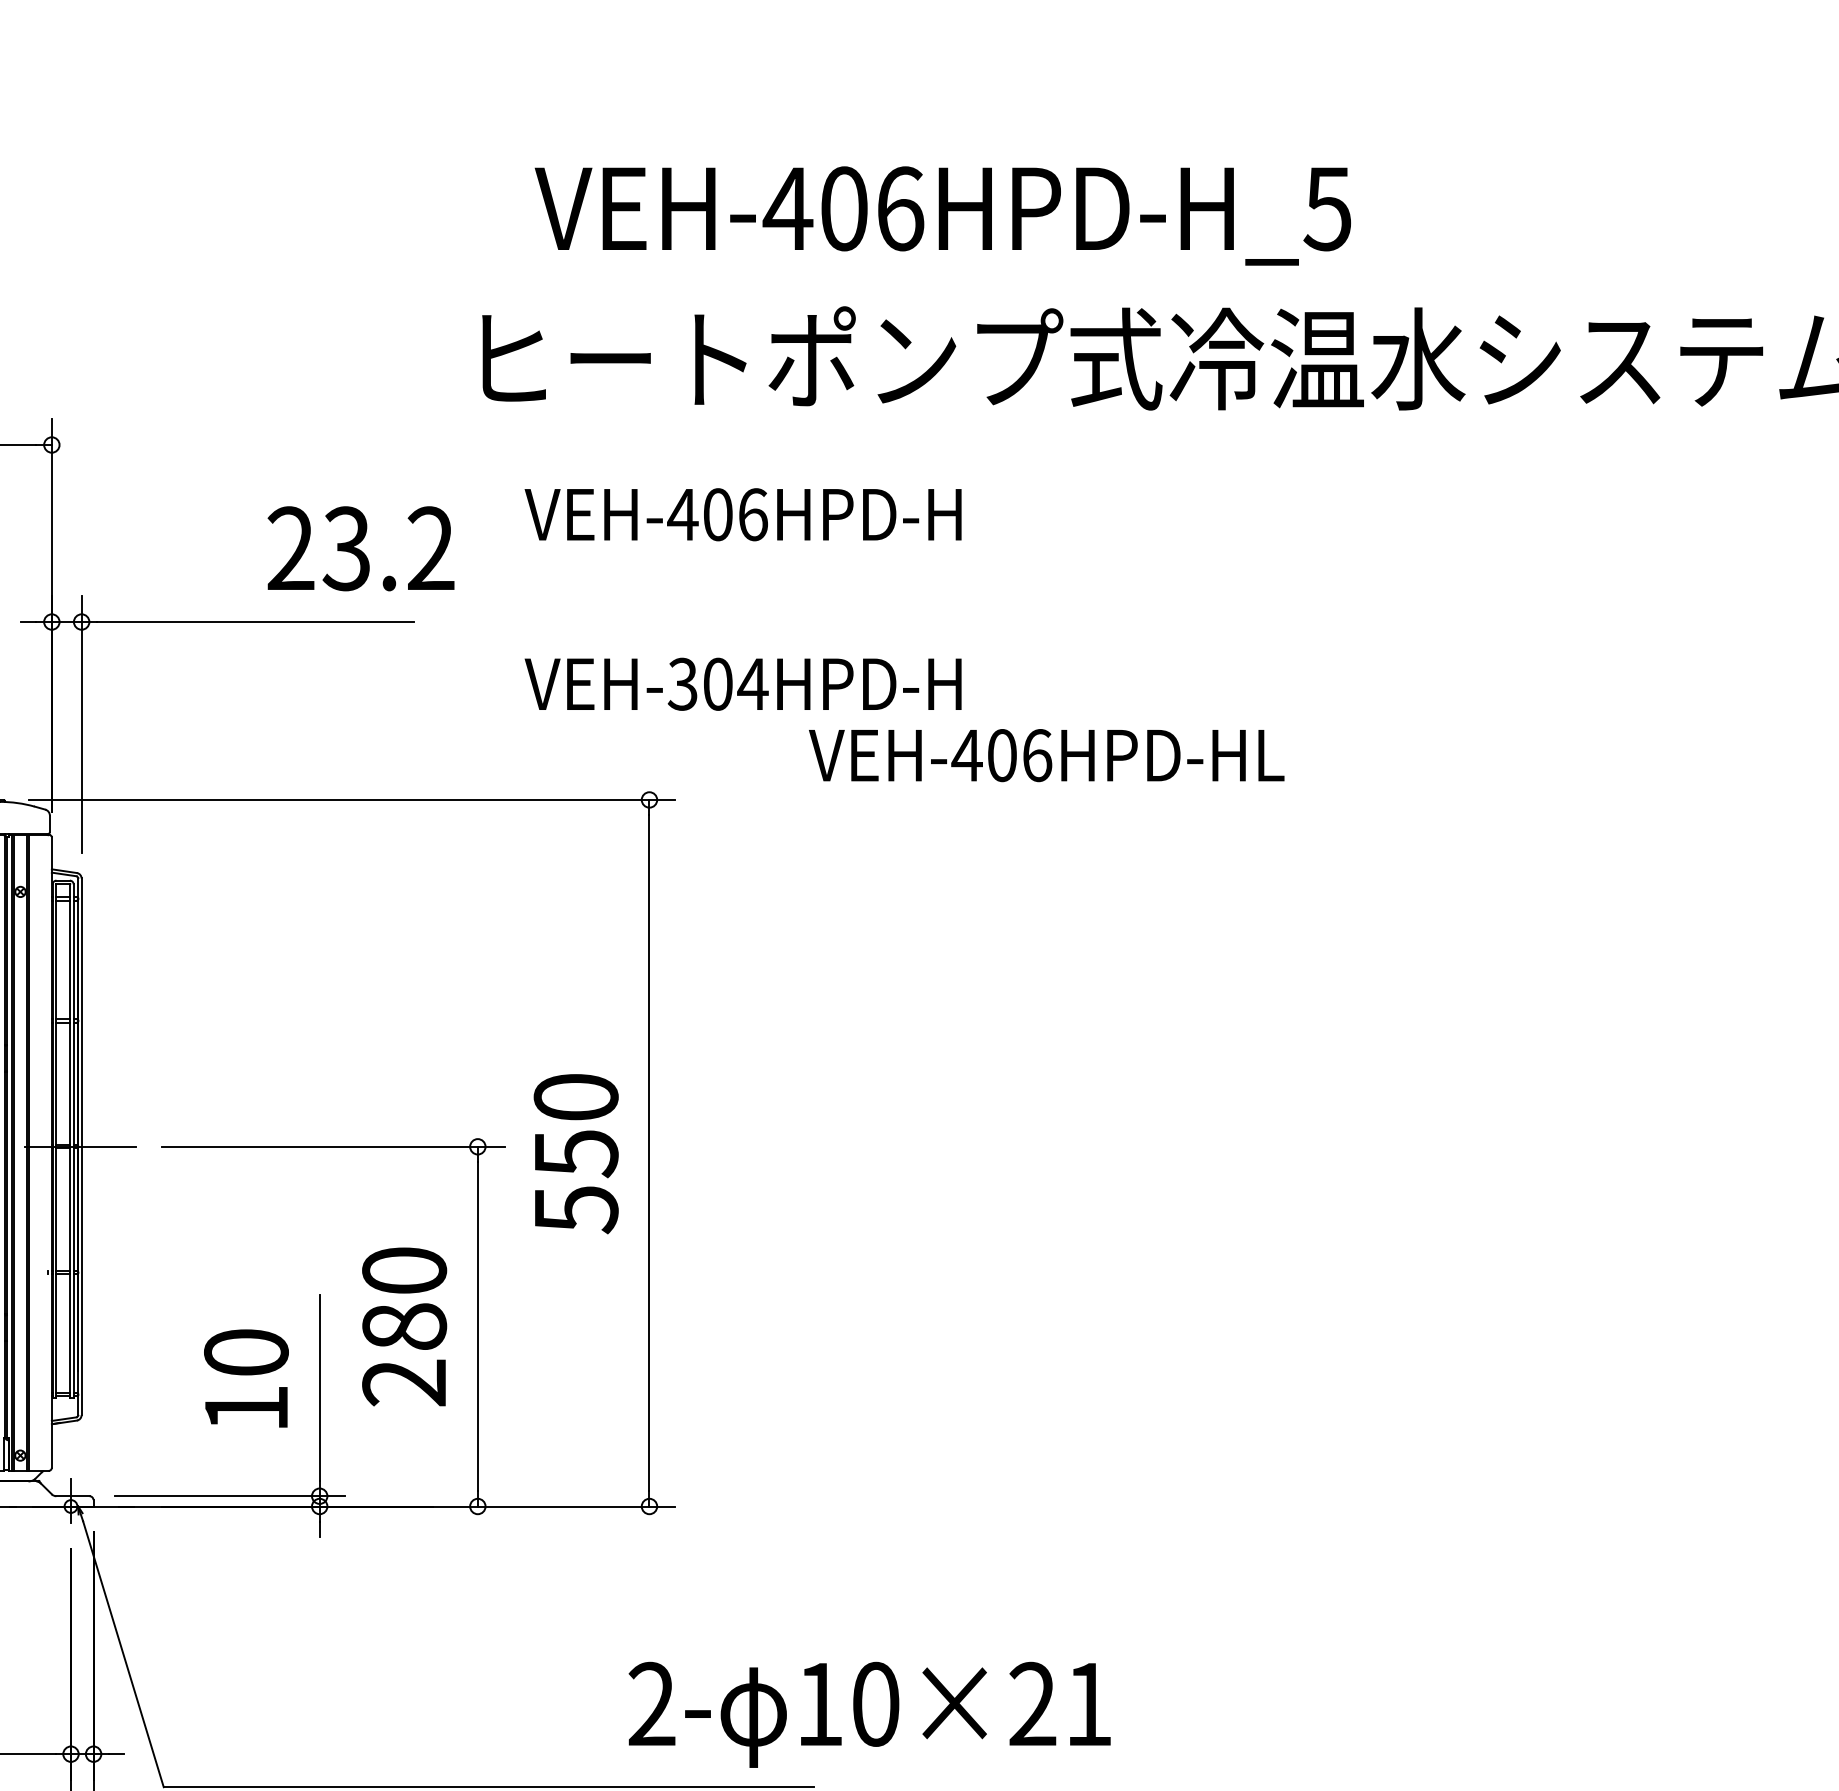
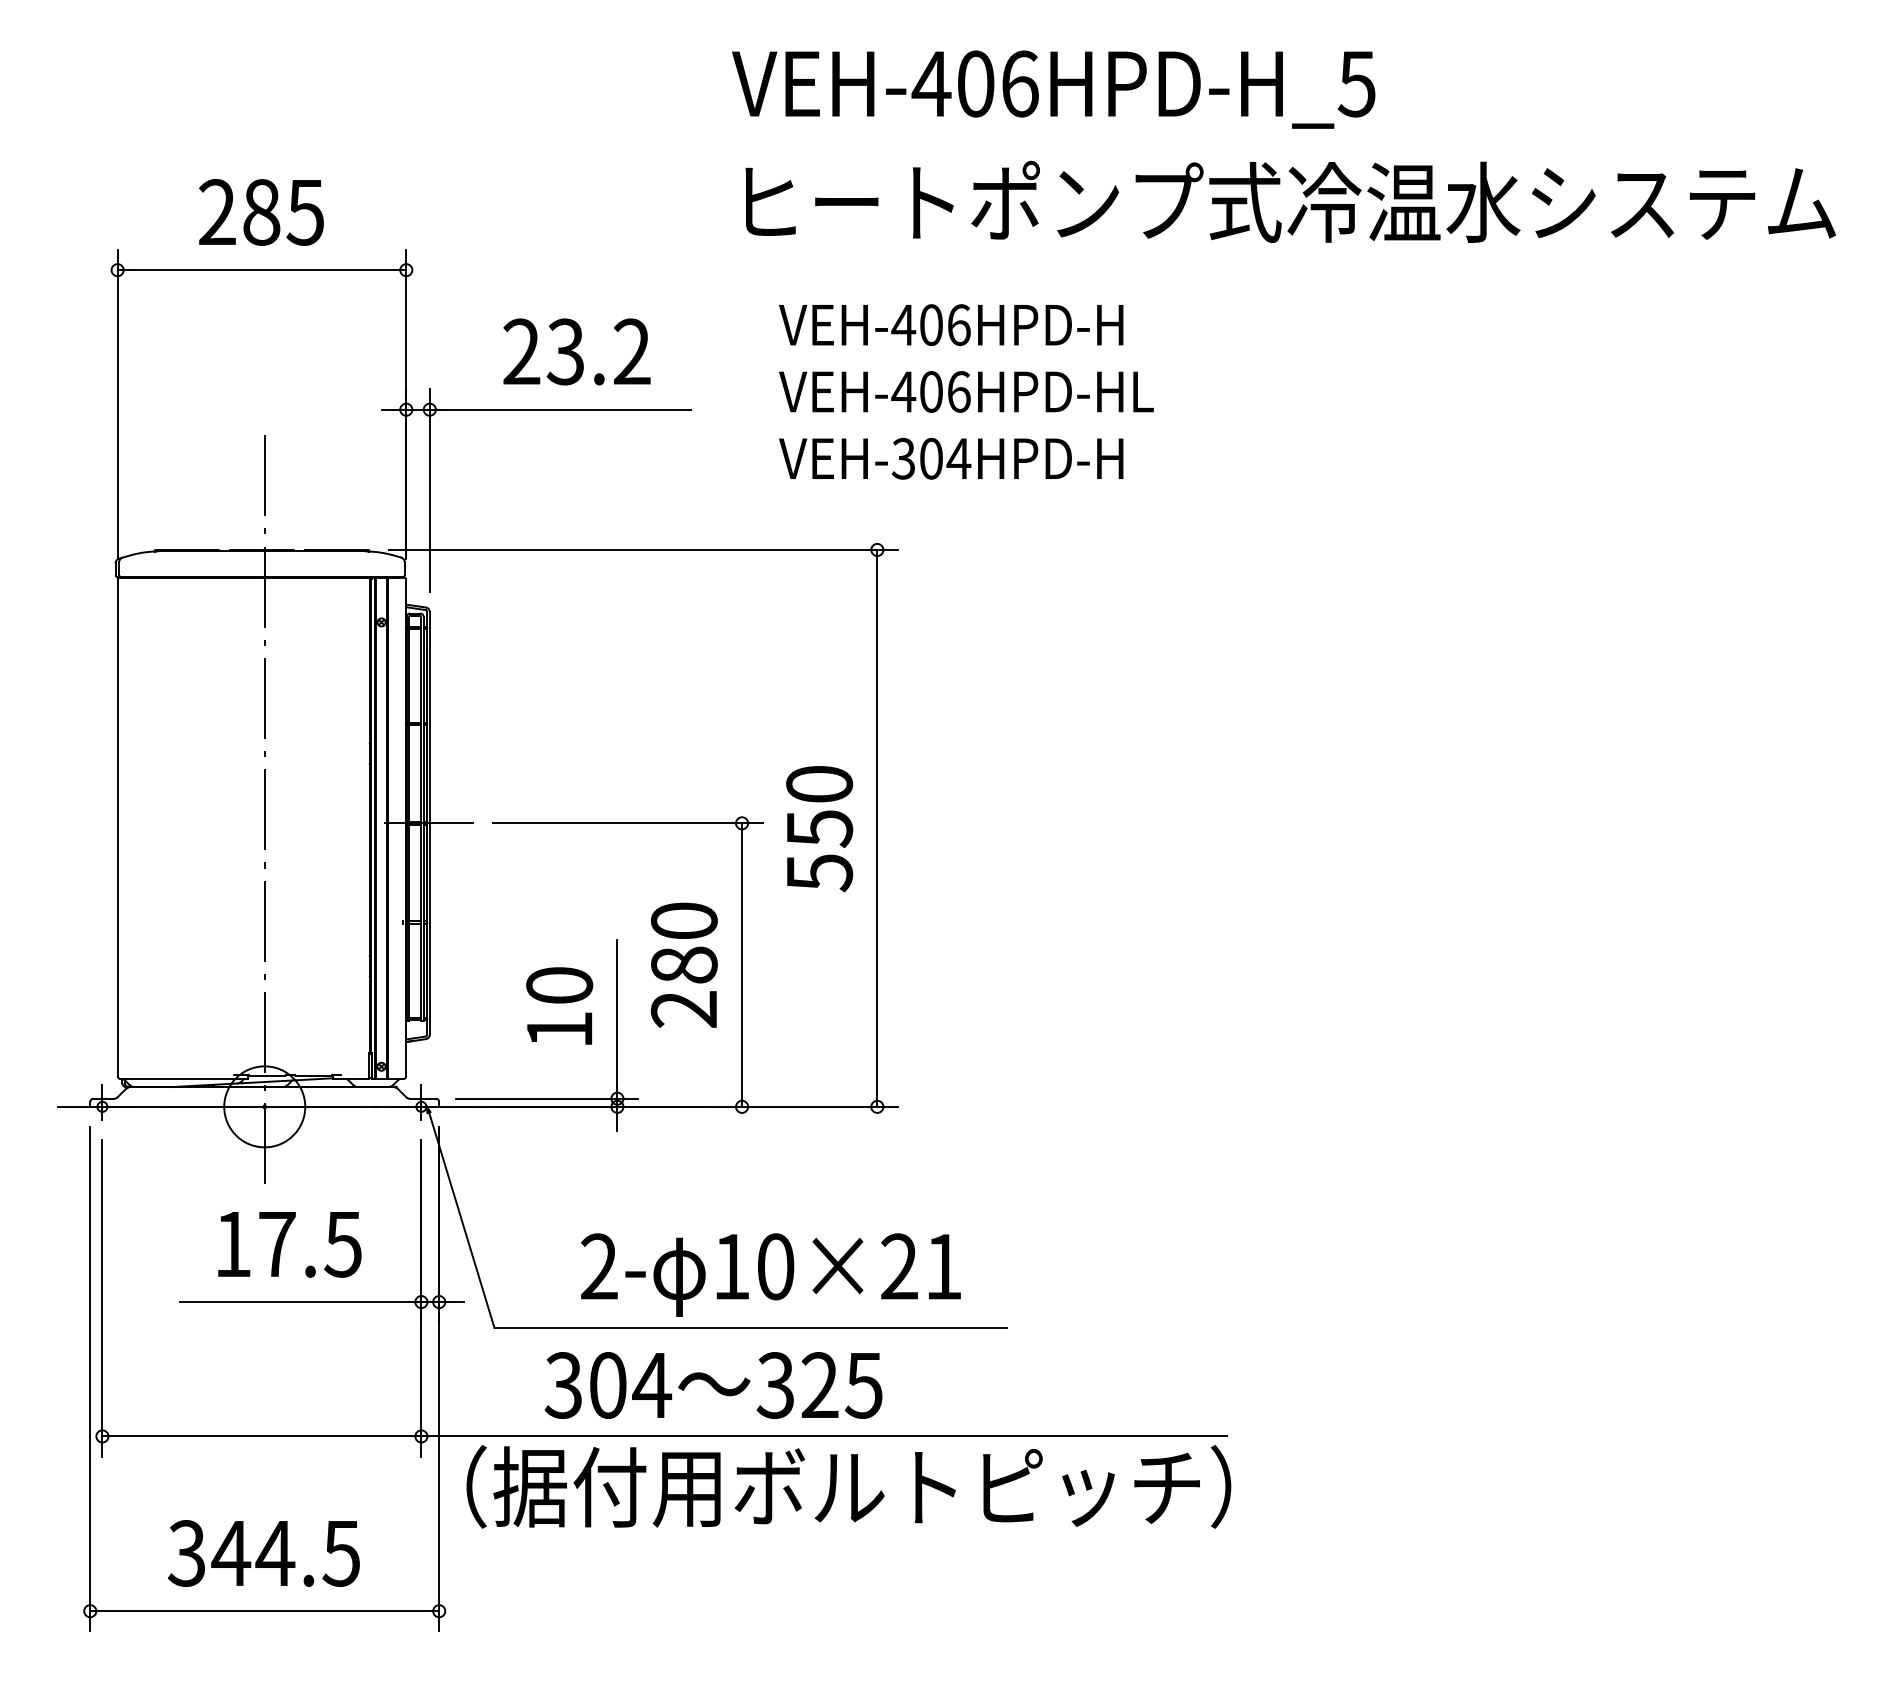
text: (942, 215) -> (1053, 89), moved
text: (360, 548) -> (576, 351), moved
text: (1046, 754) -> (966, 391), moved
text: (869, 1714) -> (770, 1274), moved

